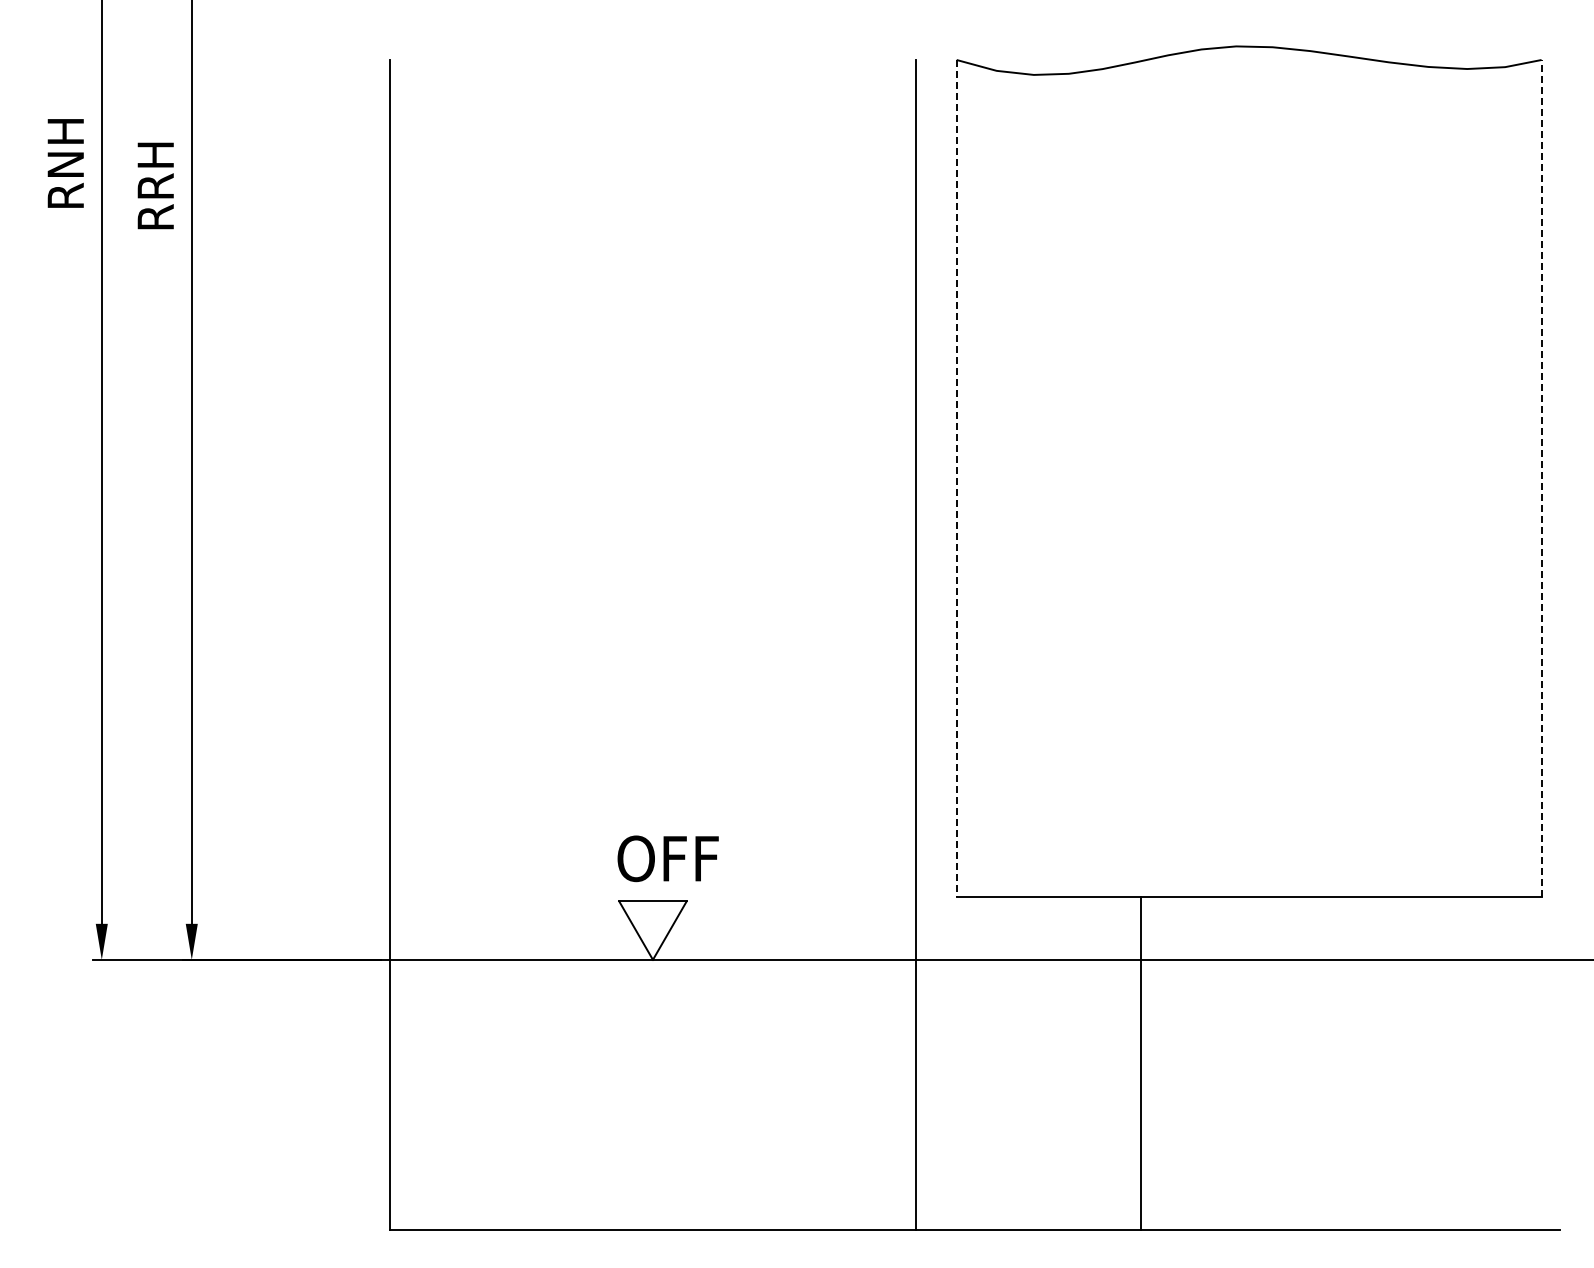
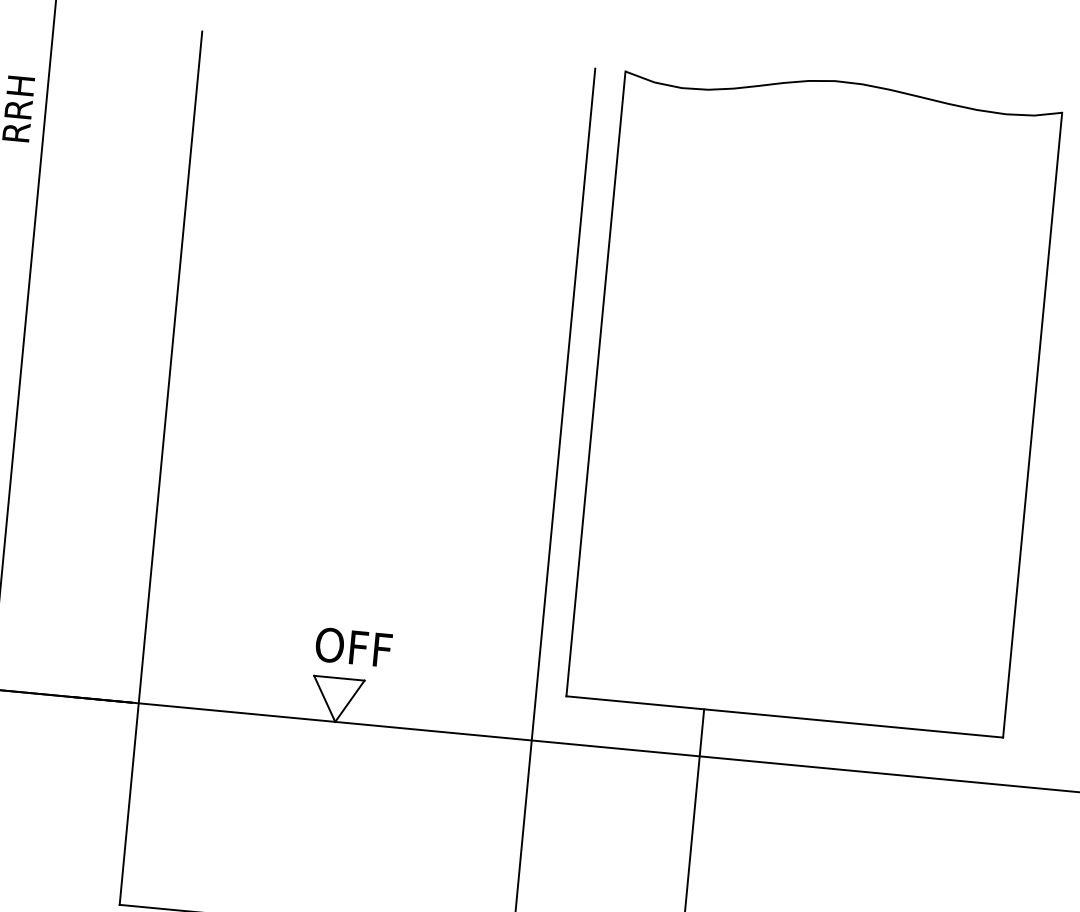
line: (1541, 477) -> (1032, 424), dashed -> solid
line: (956, 478) -> (595, 383), dashed -> solid

